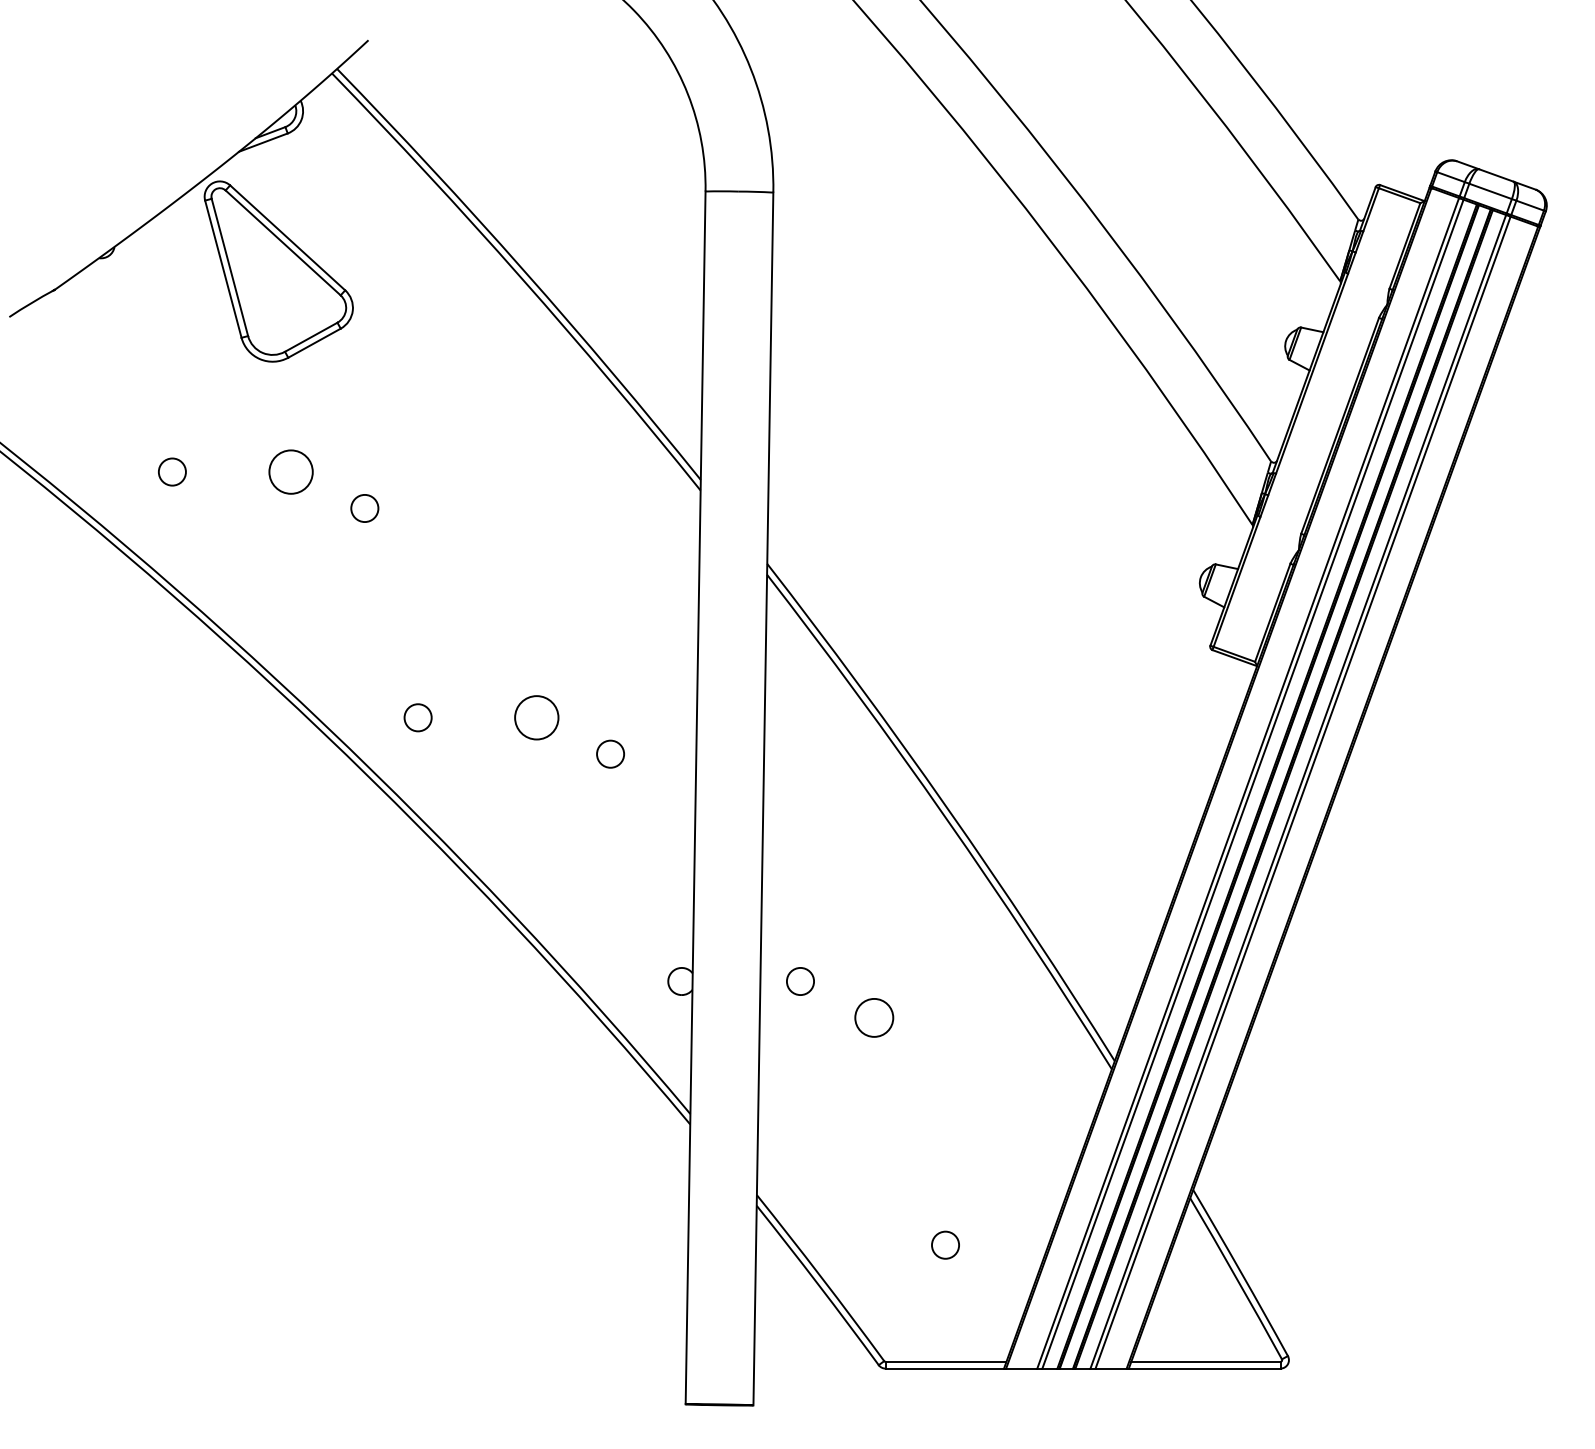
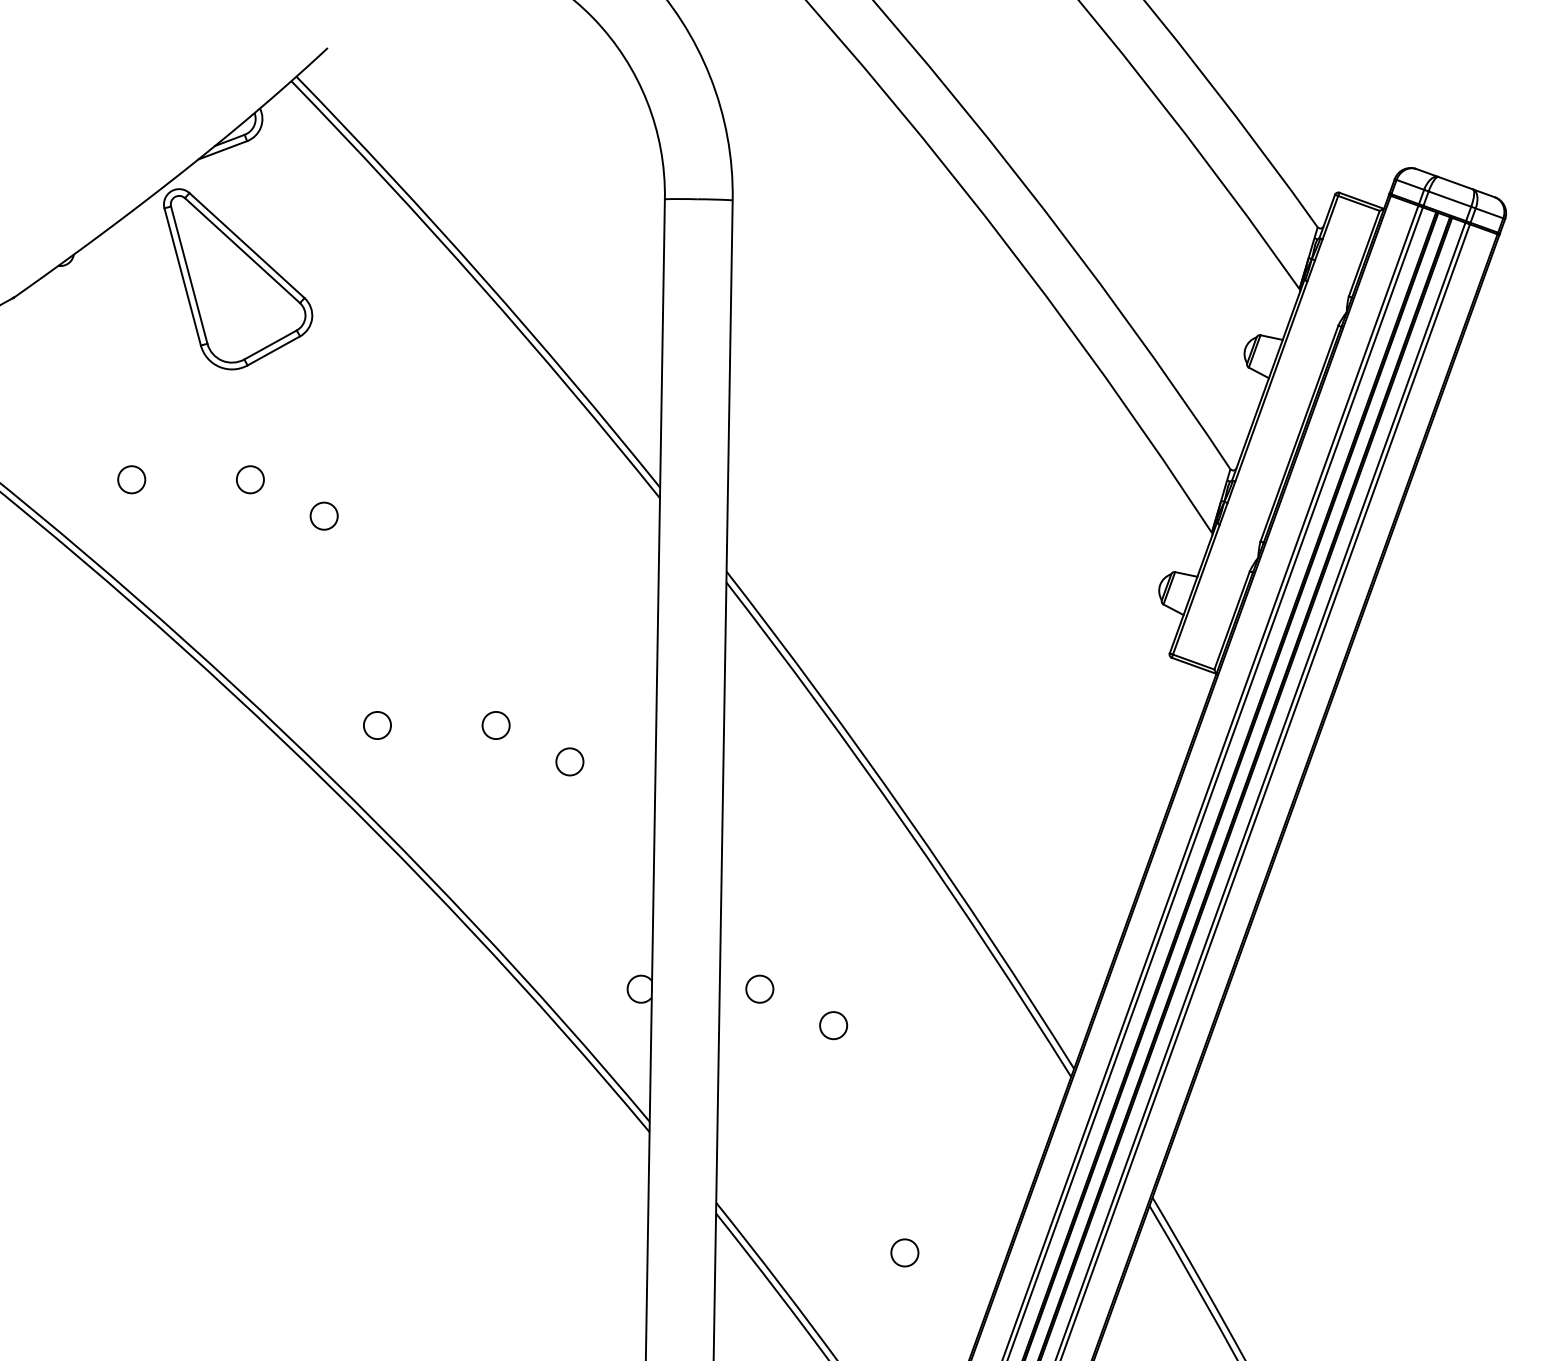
circle: (290, 471) -> (249, 479), size x0.62
circle: (536, 717) -> (495, 725), size x0.62
circle: (873, 1017) -> (832, 1025), size x0.71

